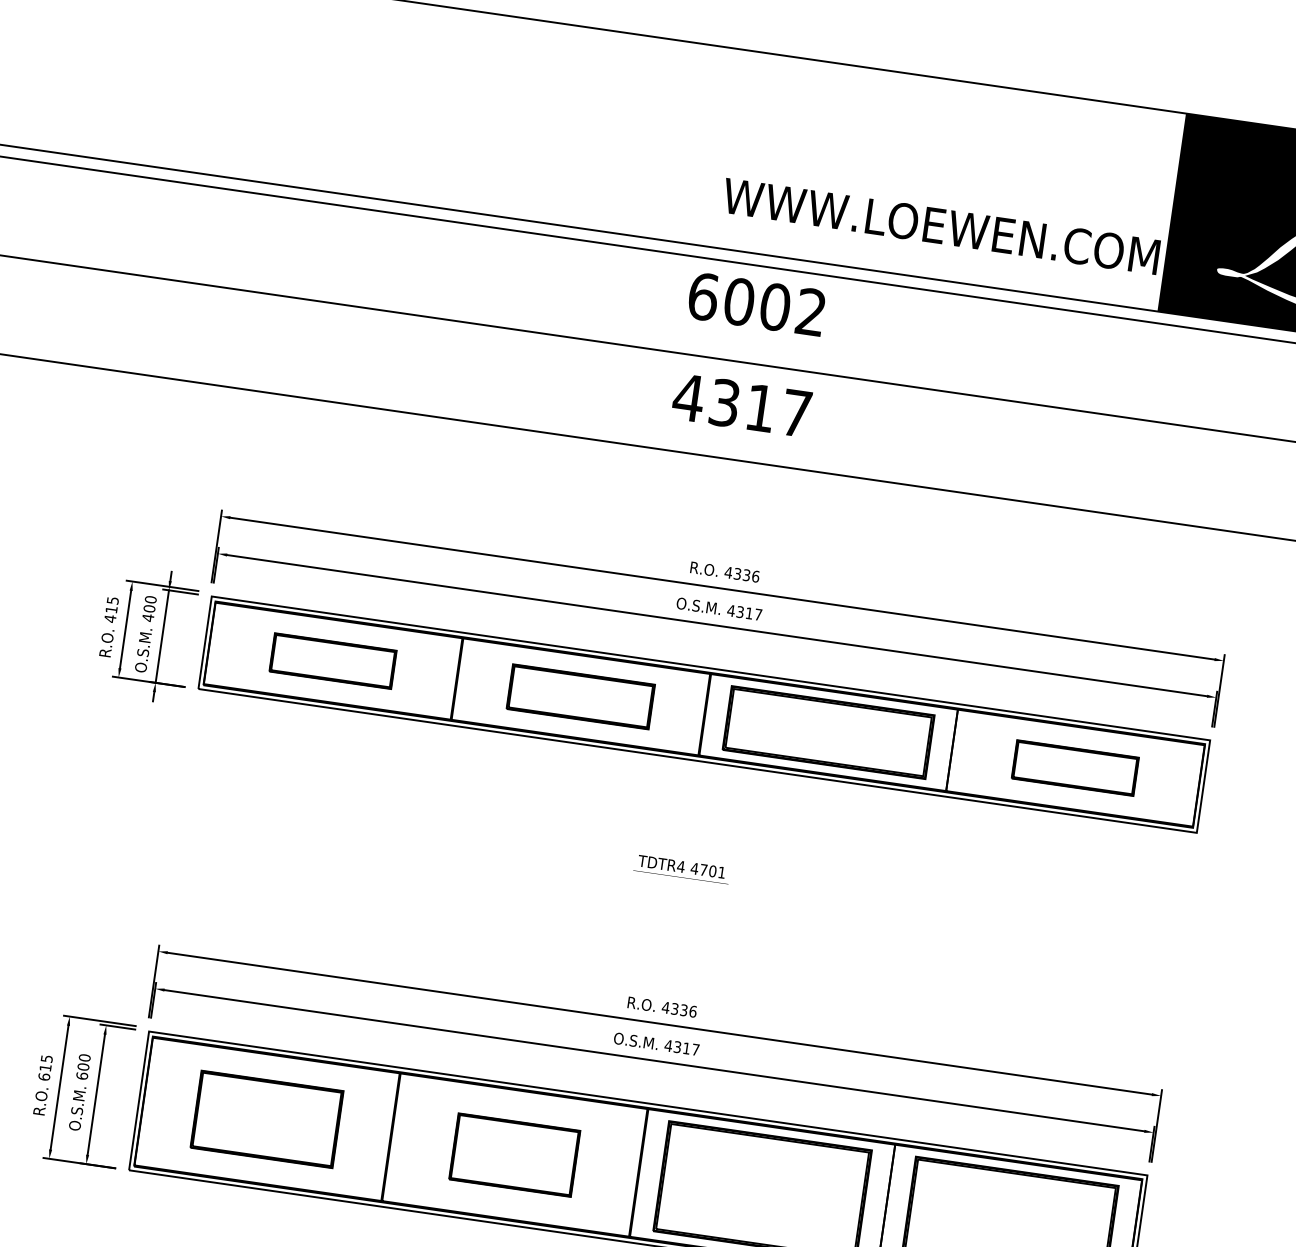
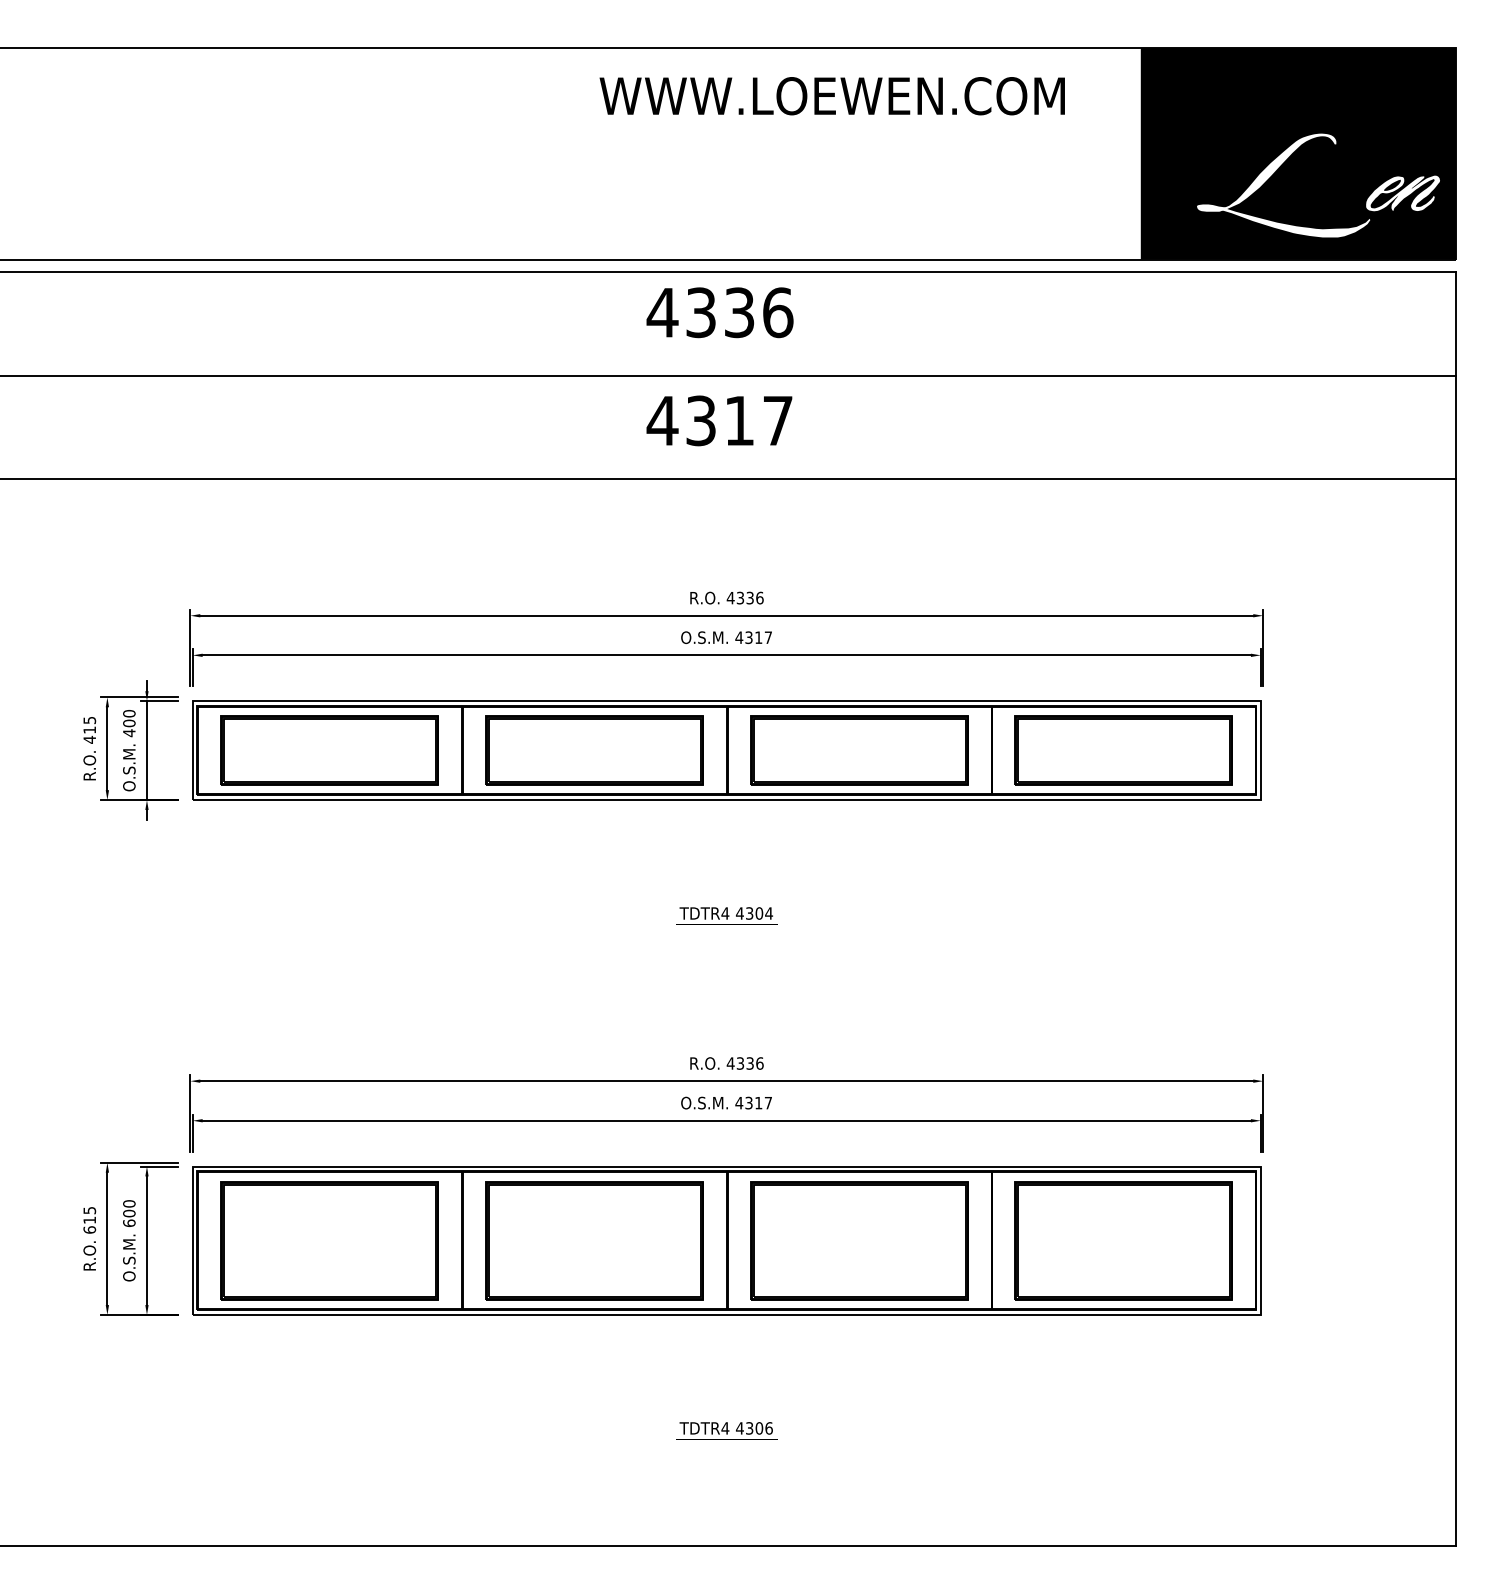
text: (940, 226) -> (831, 96), moved
text: (756, 304) -> (719, 312), 6002 -> 4336
part: (332, 661) -> (329, 750), size x1.67
part: (580, 696) -> (594, 750), size x1.43
part: (1075, 768) -> (1123, 750), size x1.67
text: (712, 871) -> (759, 913), 4701 -> 4304
part: (266, 1119) -> (329, 1240), size x1.43
part: (514, 1154) -> (594, 1240), size x1.67

